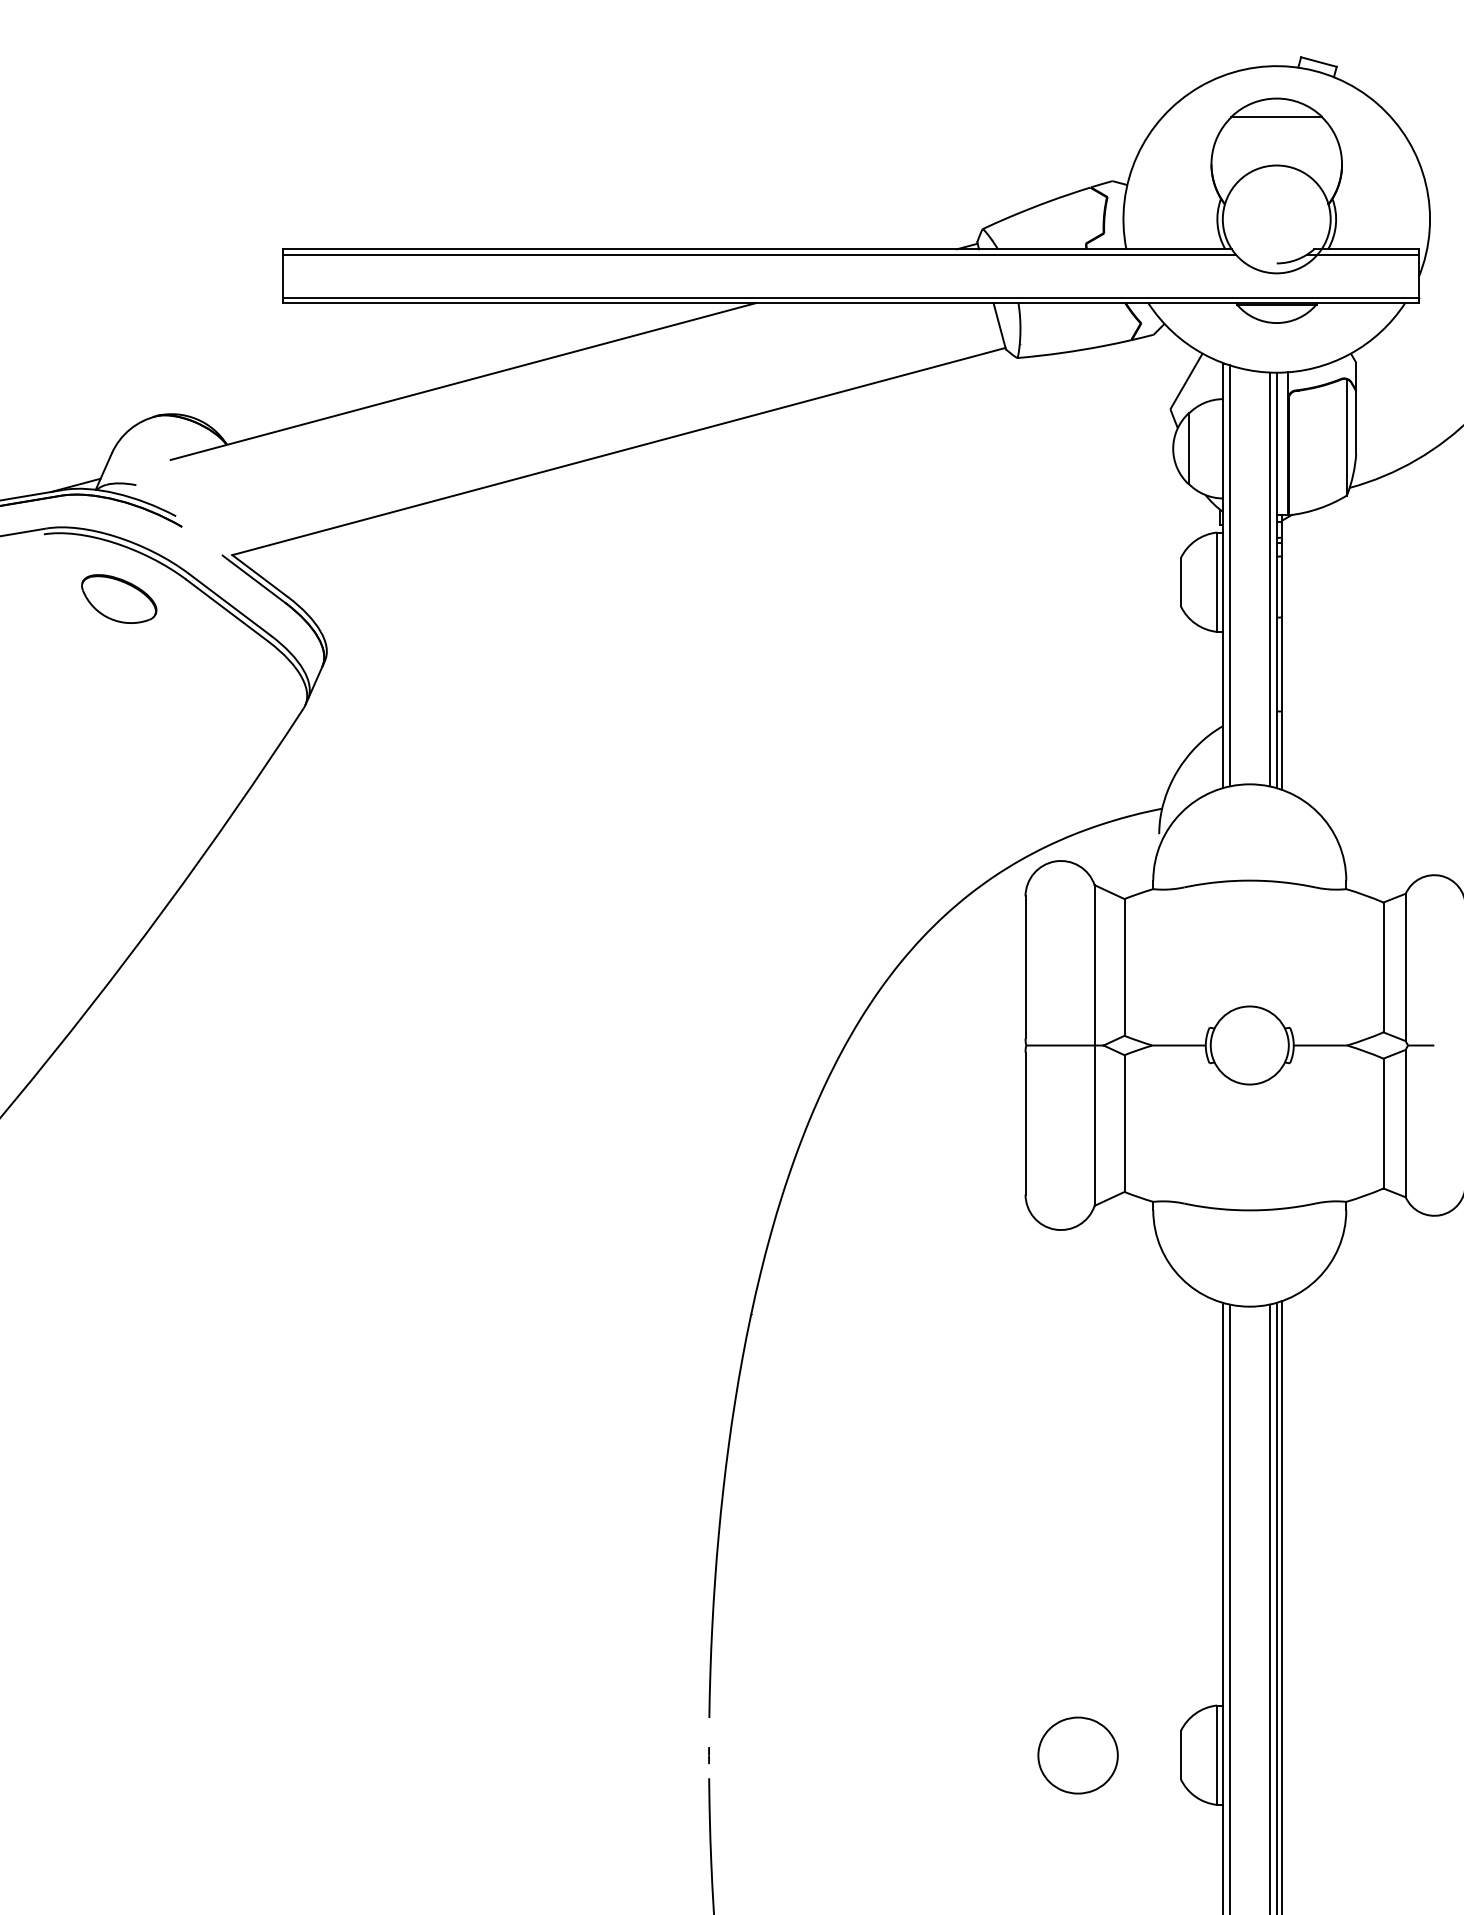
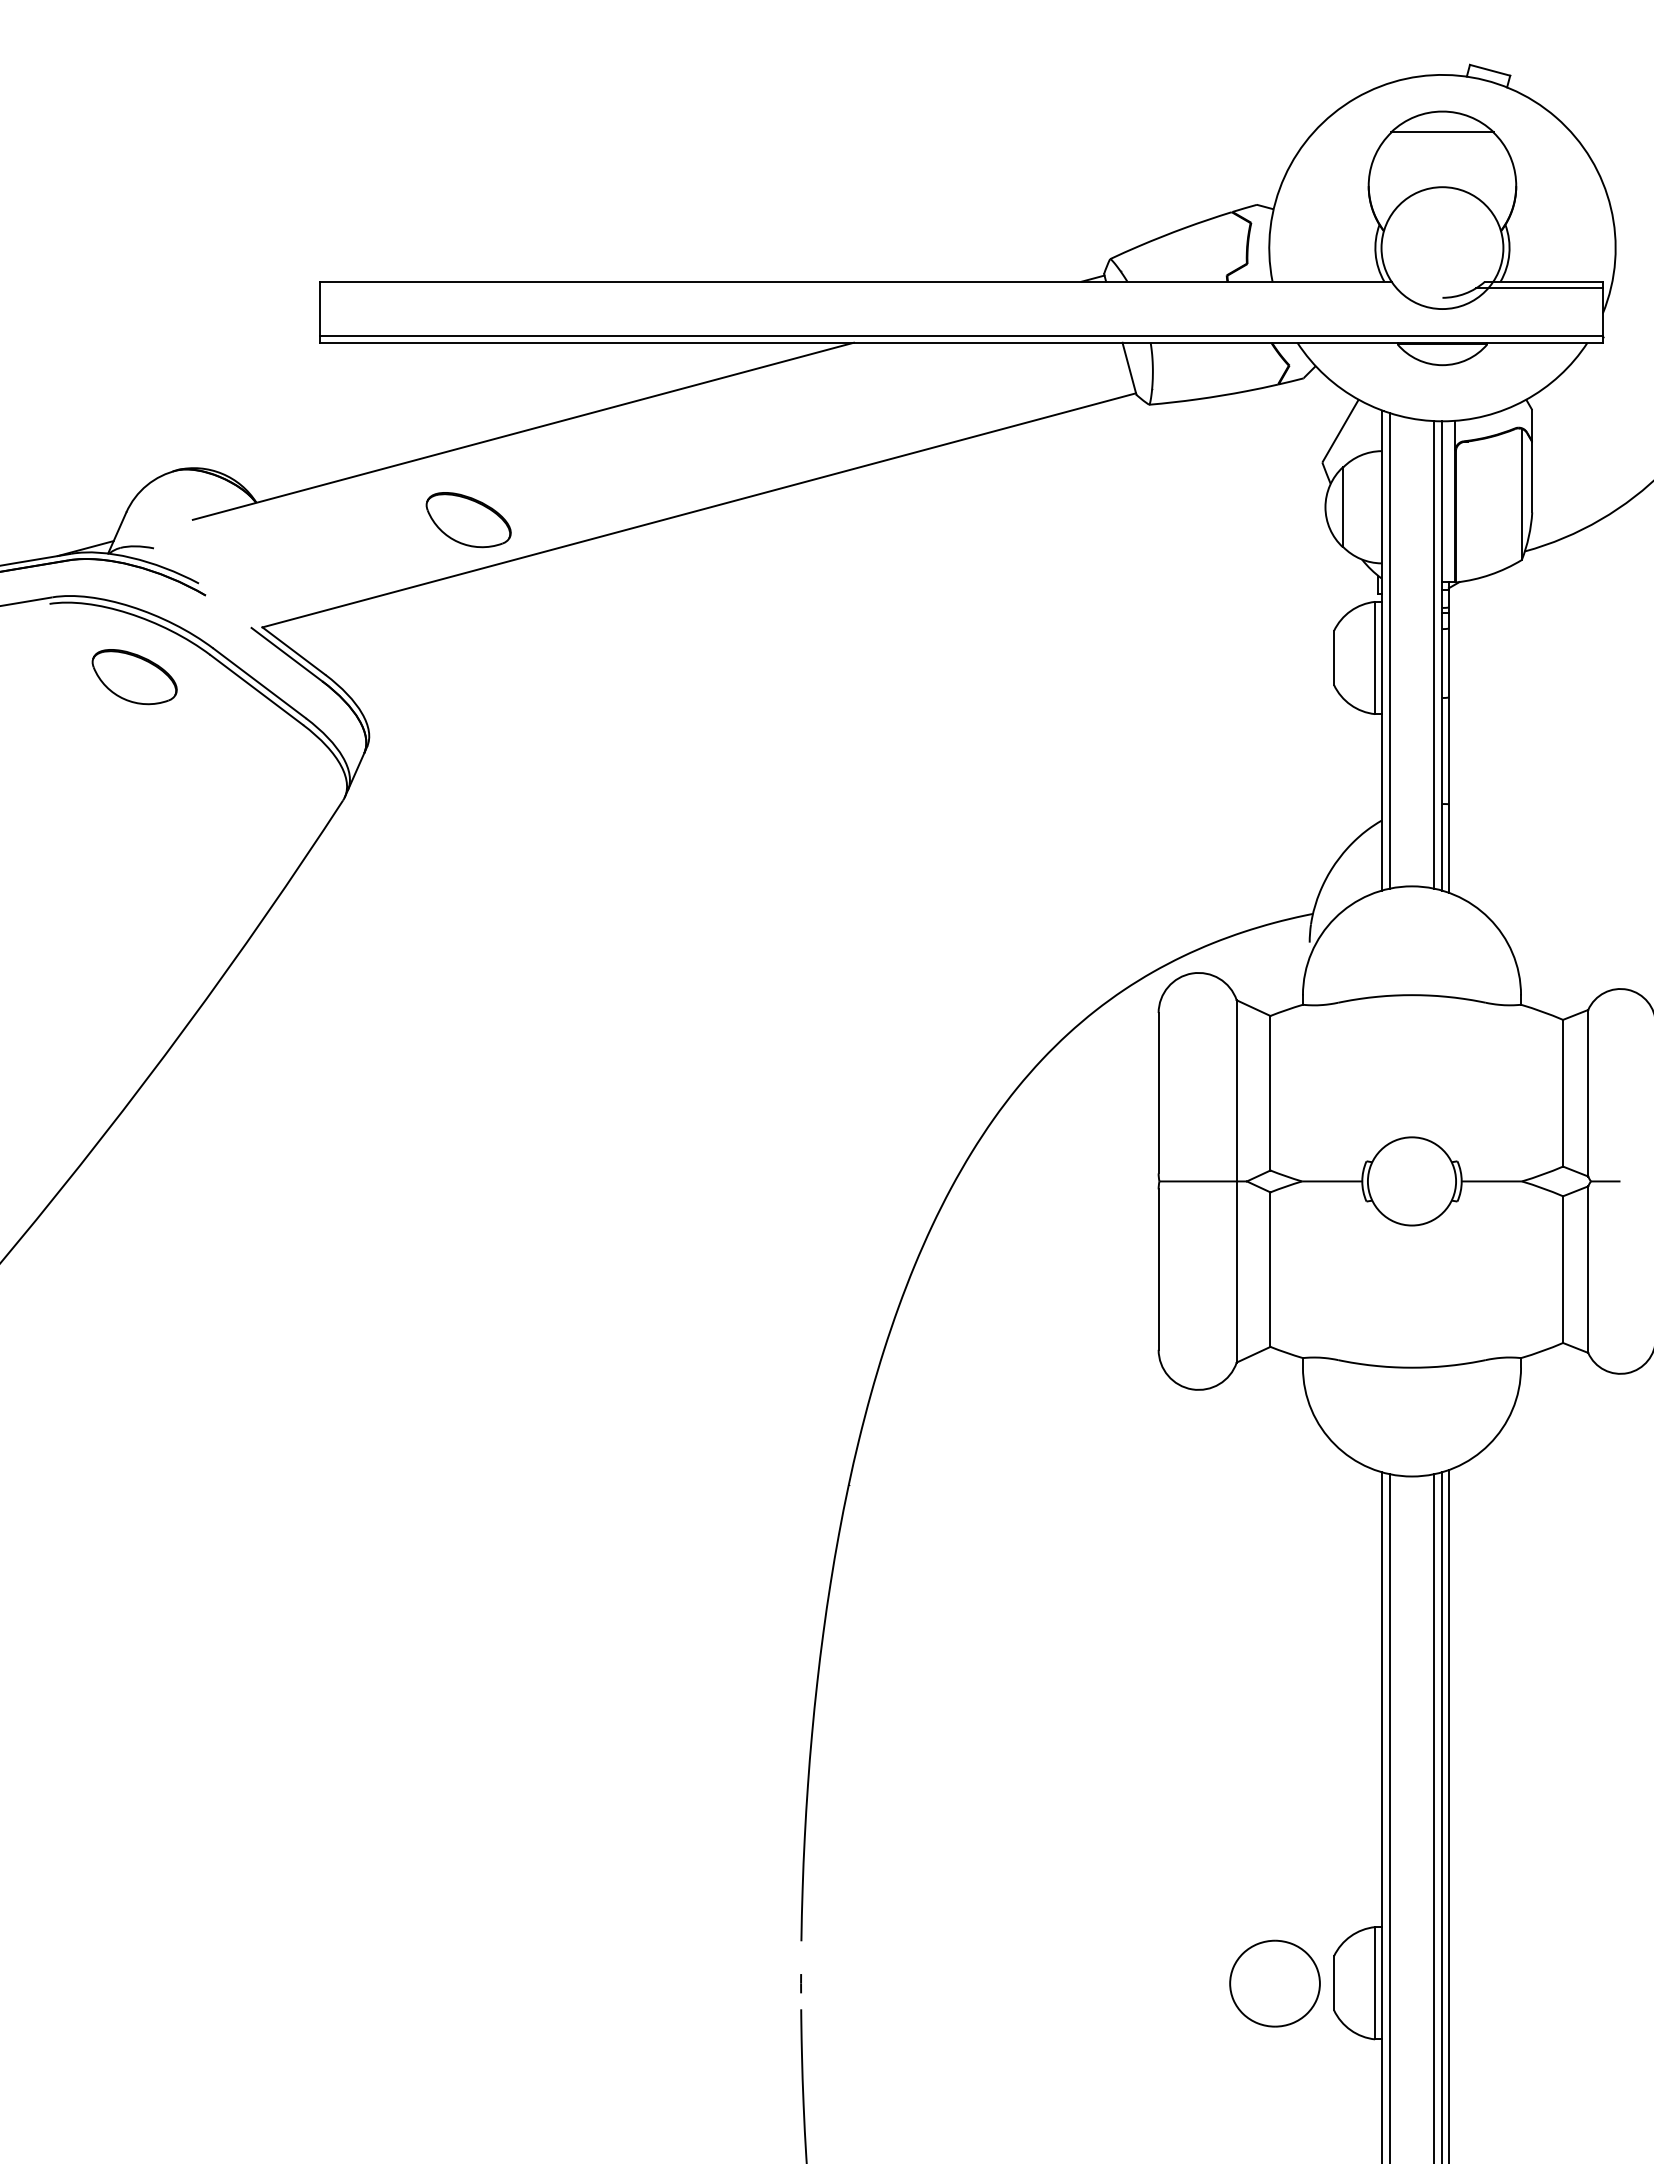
line: (758, 255) -> (857, 288), removed
part: (414, 460) -> (468, 520), added
part: (1077, 1755) -> (1274, 1983), moved

